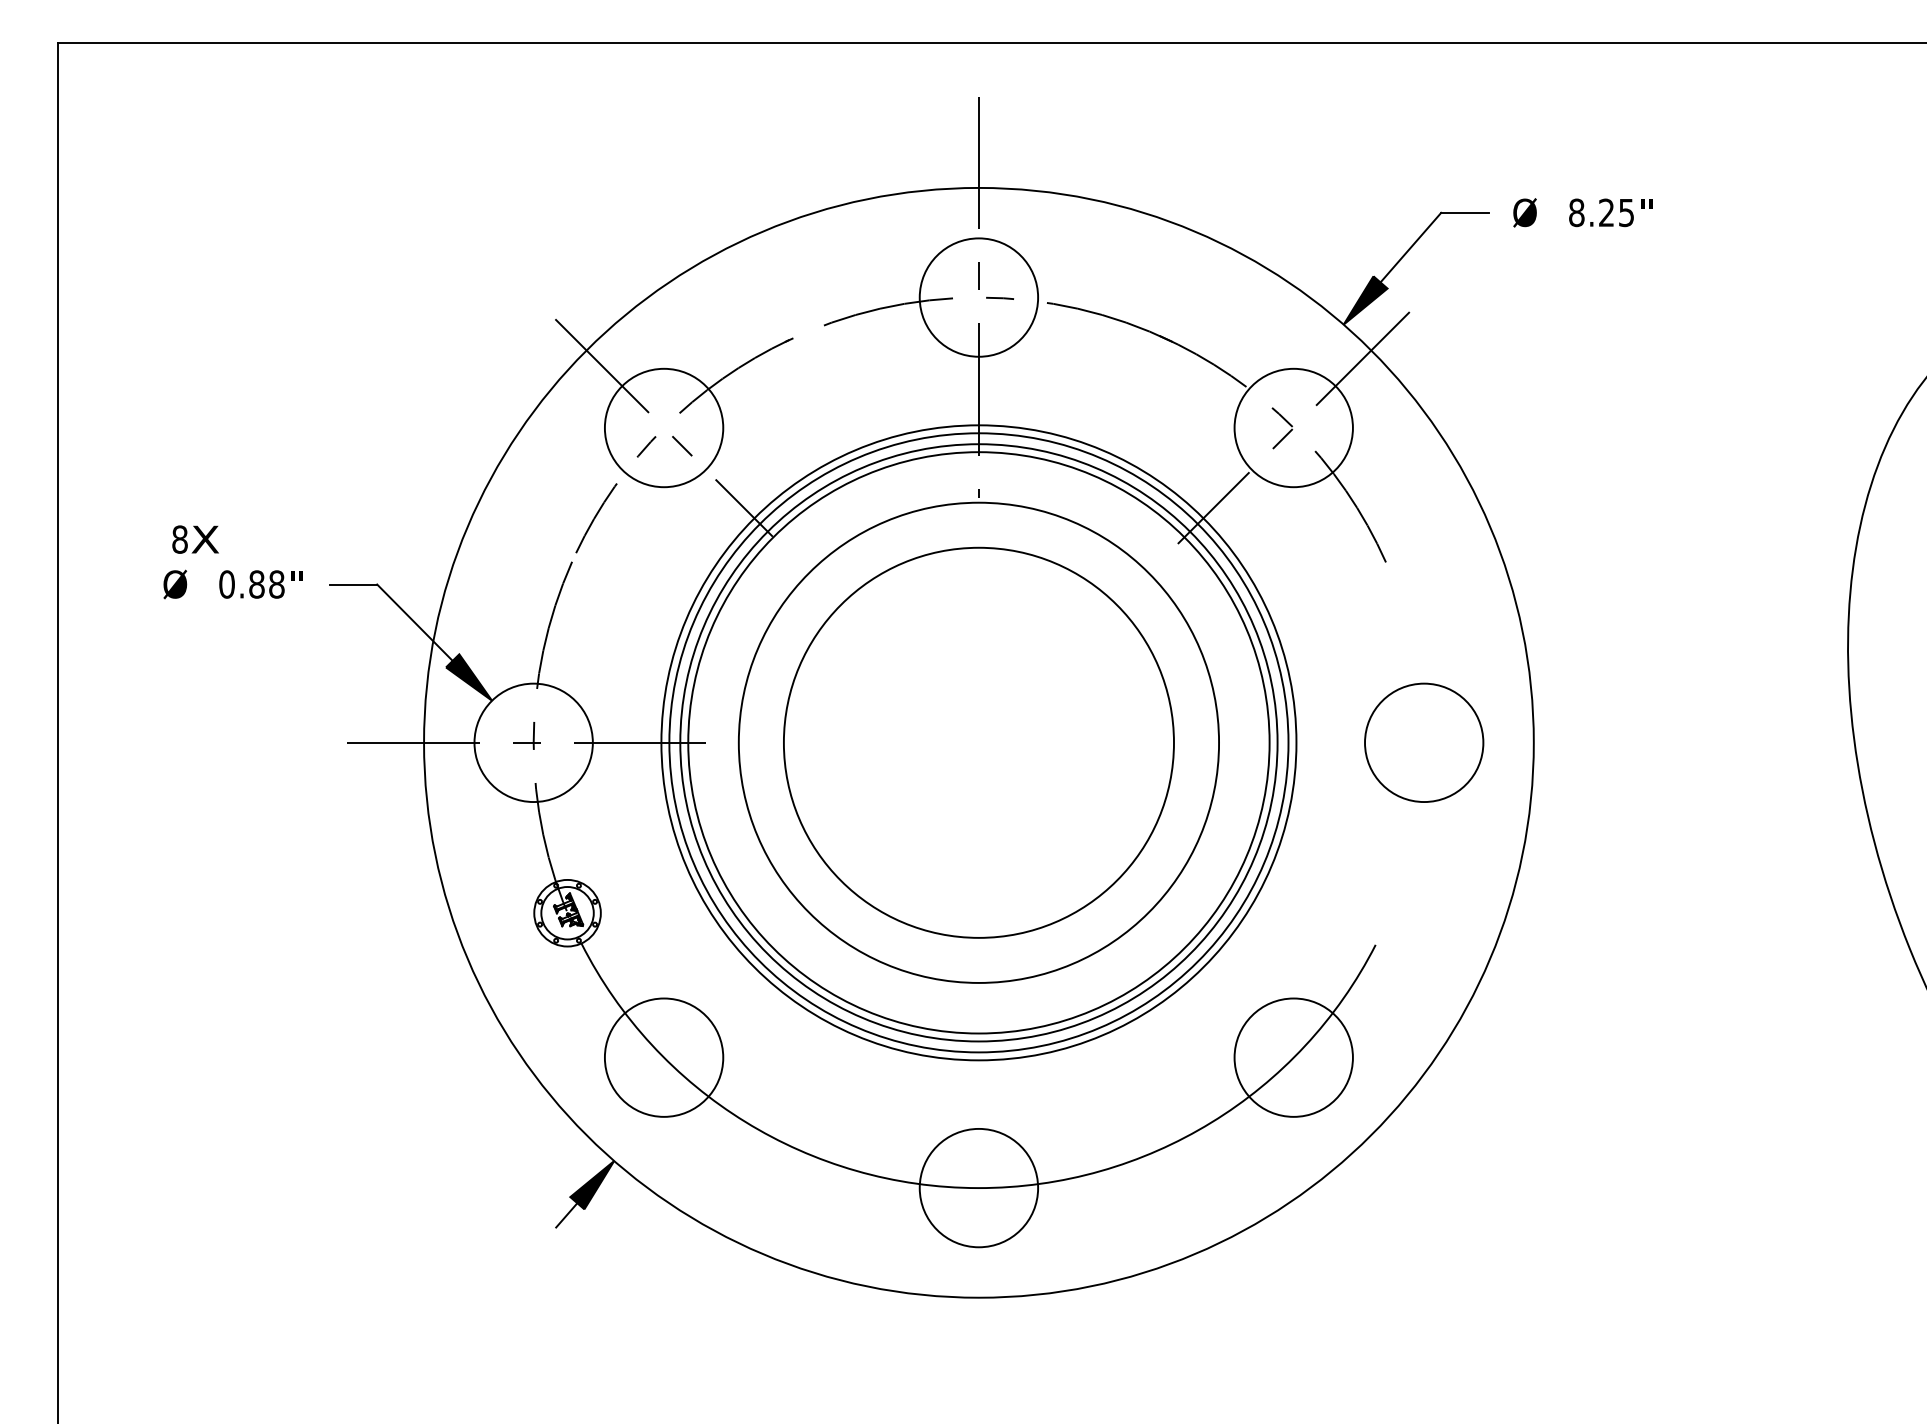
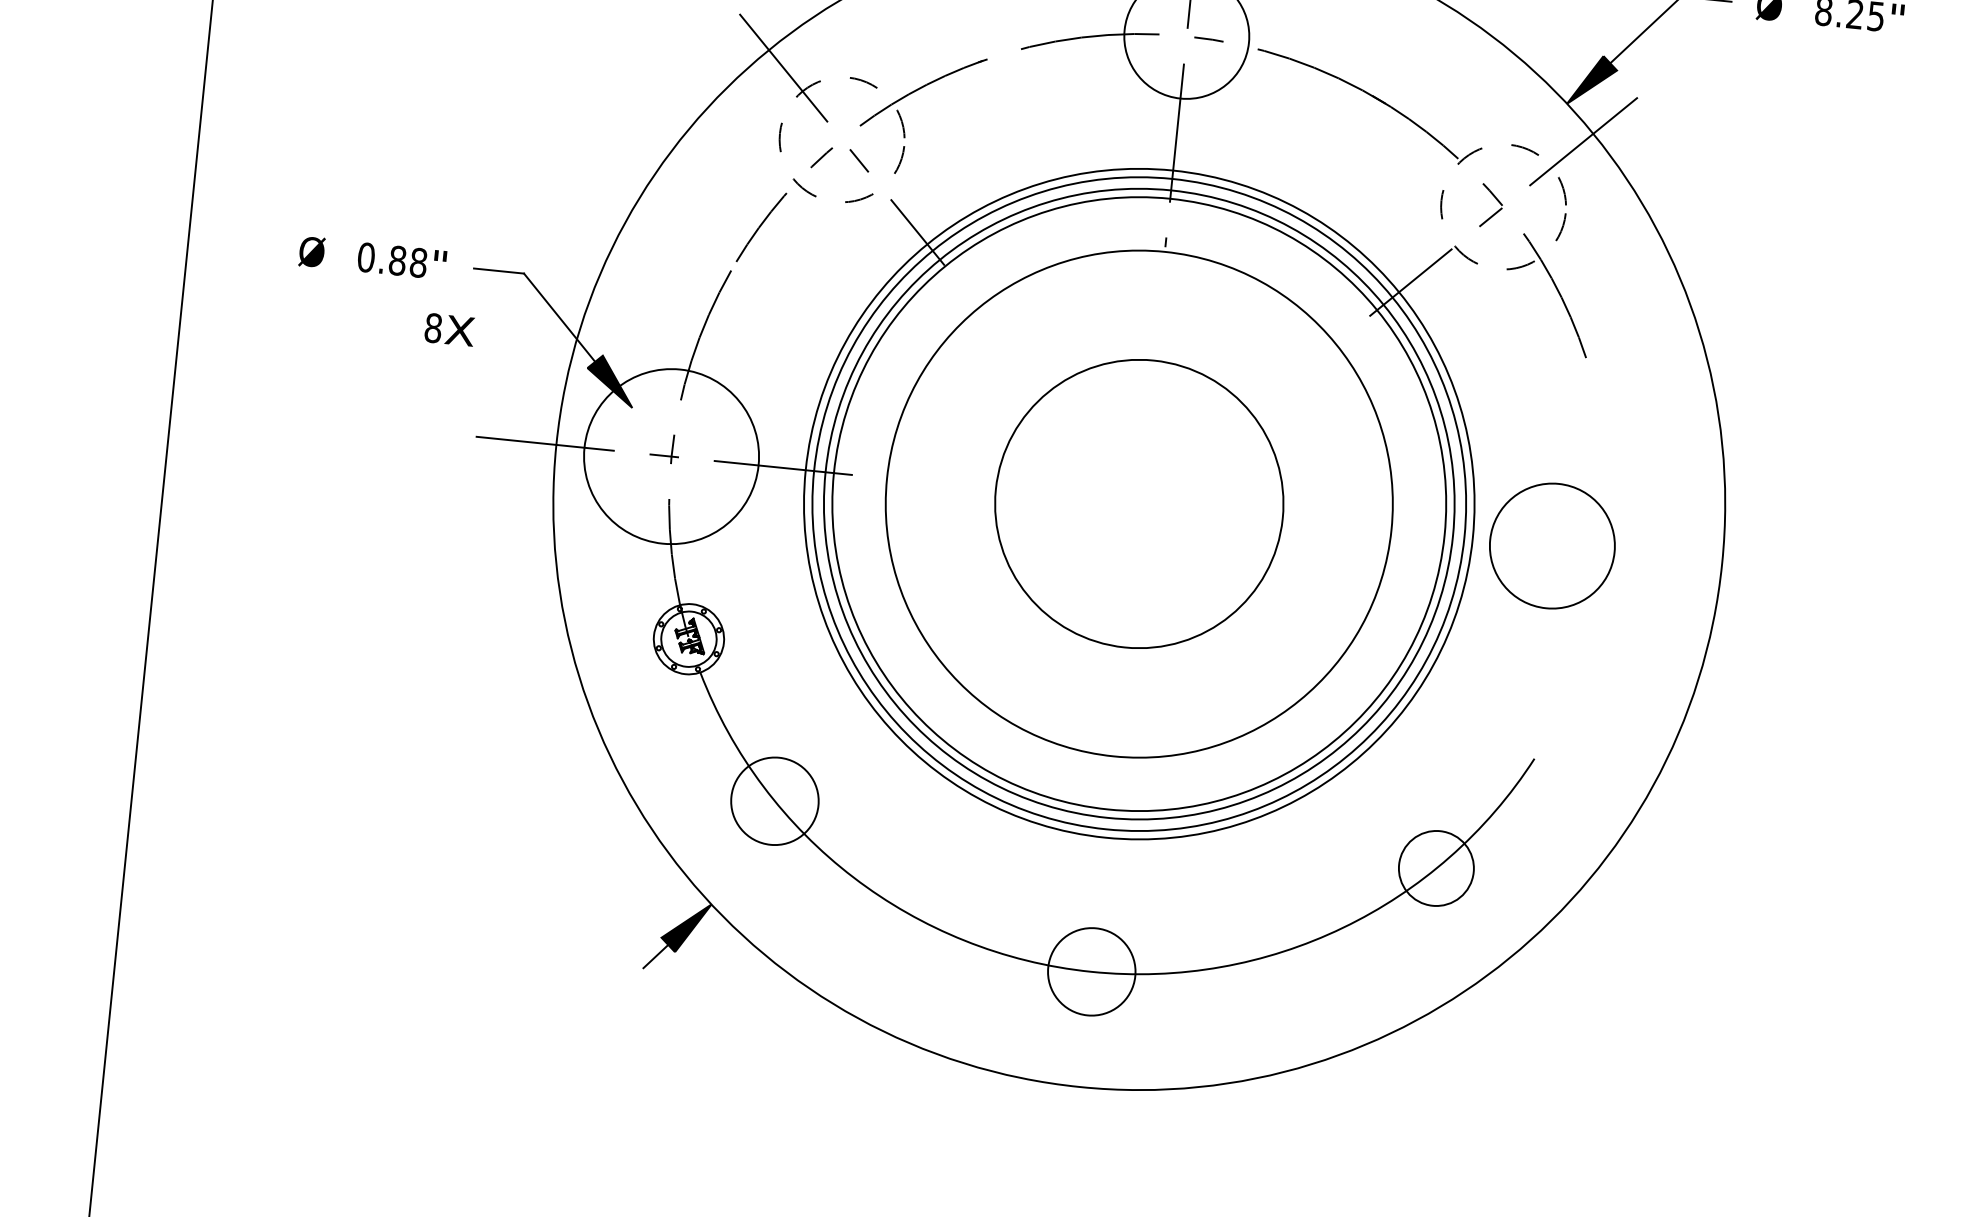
circle: (663, 427) -> (841, 139), solid -> dashed
circle: (1293, 427) -> (1503, 206), solid -> dashed
text: (195, 539) -> (449, 329), moved
circle: (533, 742) -> (671, 456), size x1.4
circle: (978, 742) -> (1138, 503), size x0.7
circle: (1424, 742) -> (1552, 545), moved
circle: (663, 1057) -> (774, 801), size x0.7
circle: (1293, 1057) -> (1436, 868), size x0.6
circle: (978, 1187) -> (1091, 971), size x0.7

